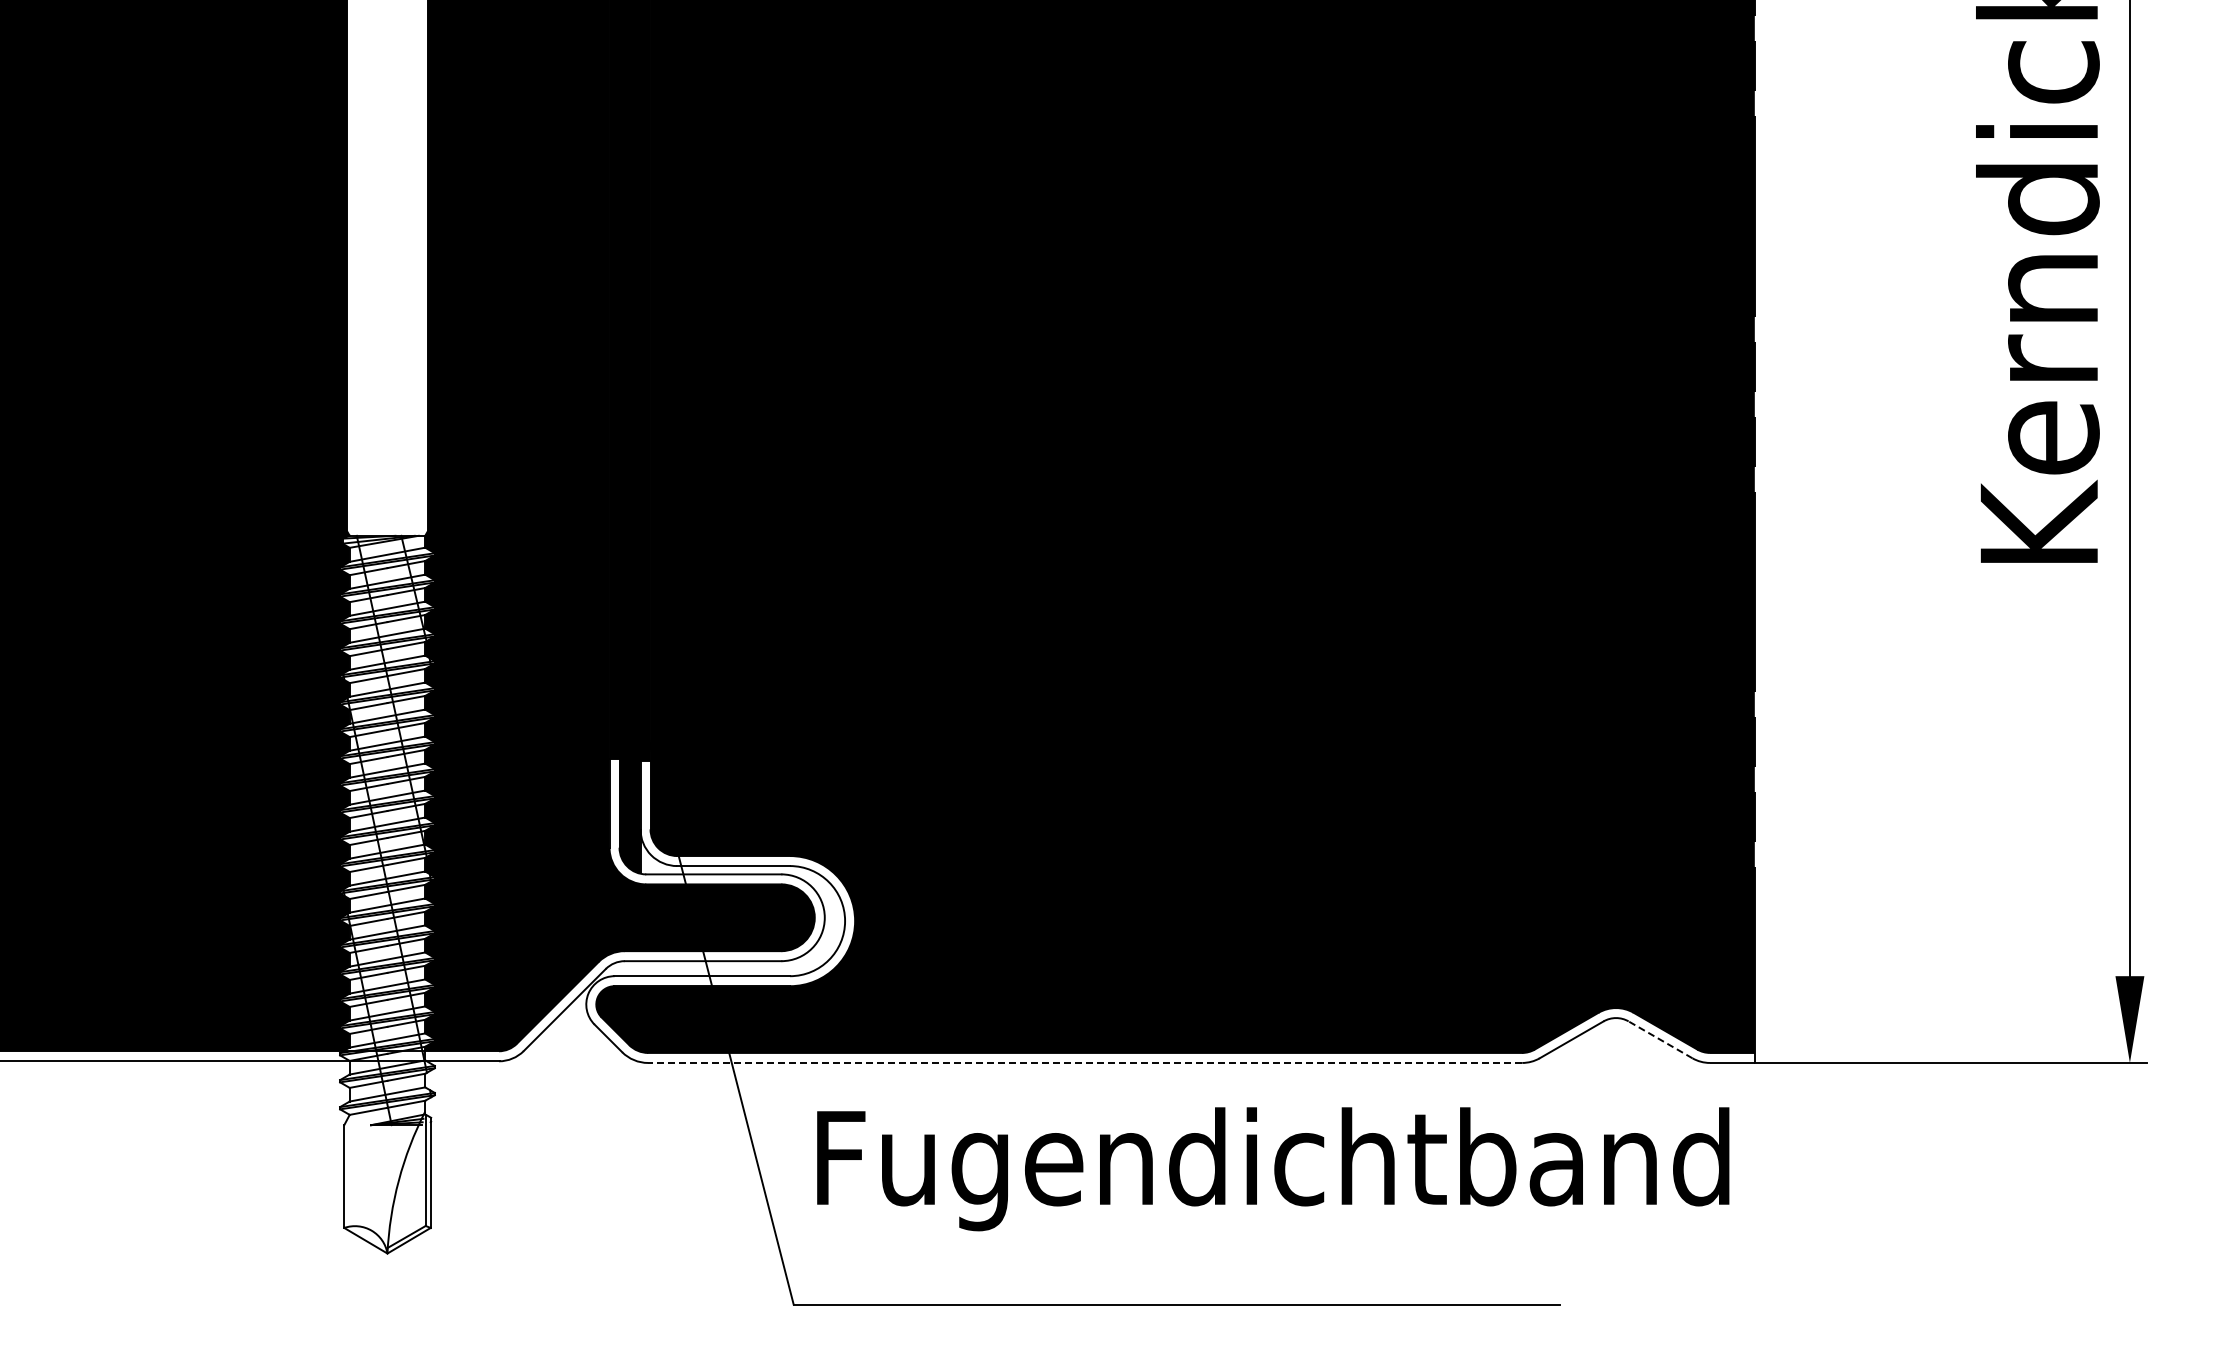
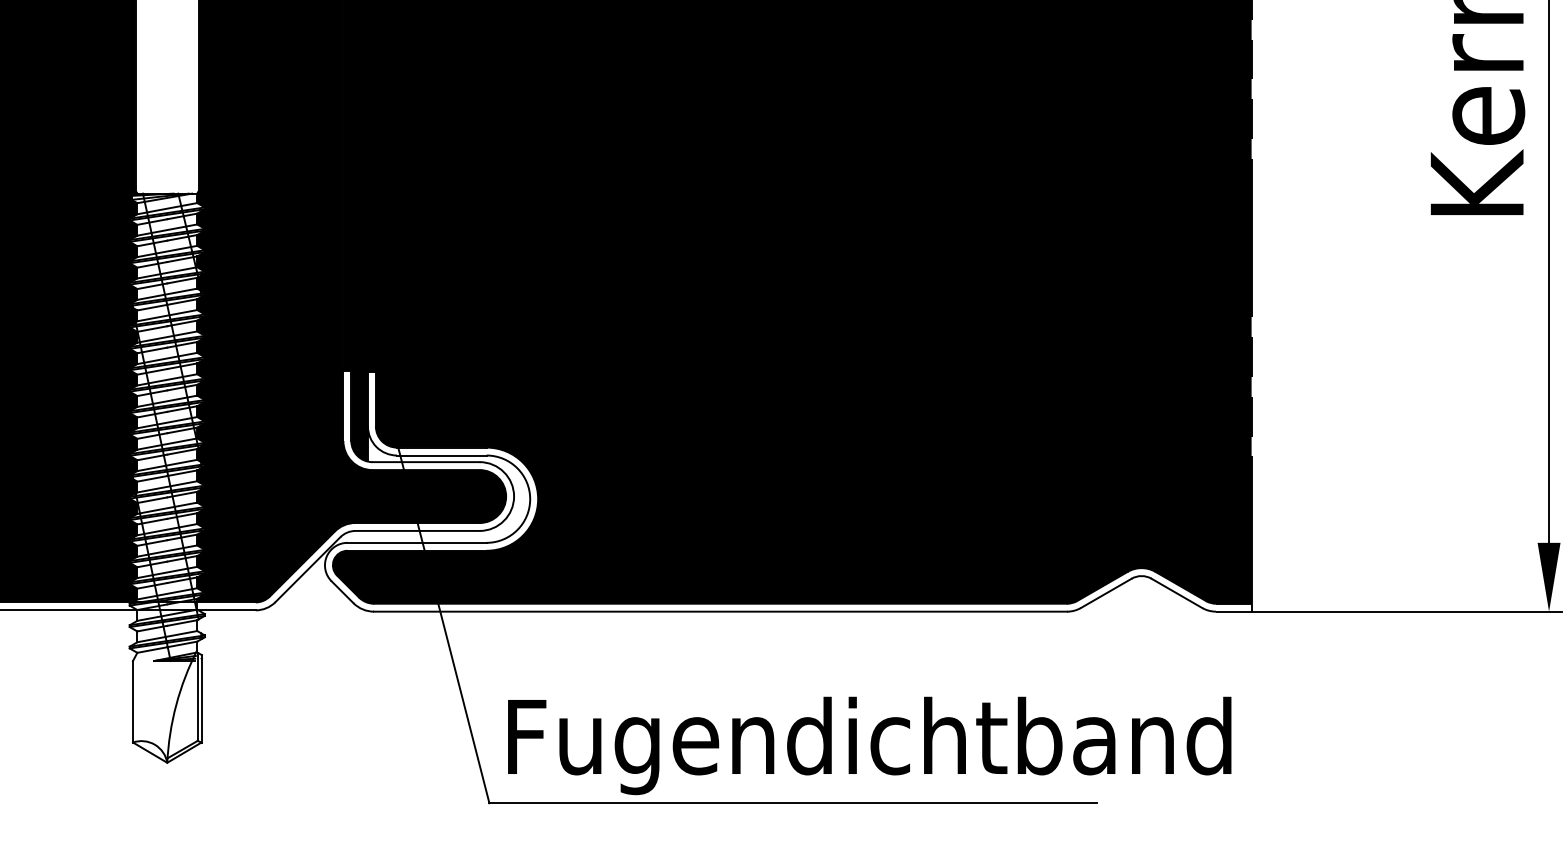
line: (1660, 1039) -> (1176, 593), dashed -> solid
line: (1084, 1062) -> (720, 611), dashed -> solid
text: (1273, 1169) -> (869, 746), moved

